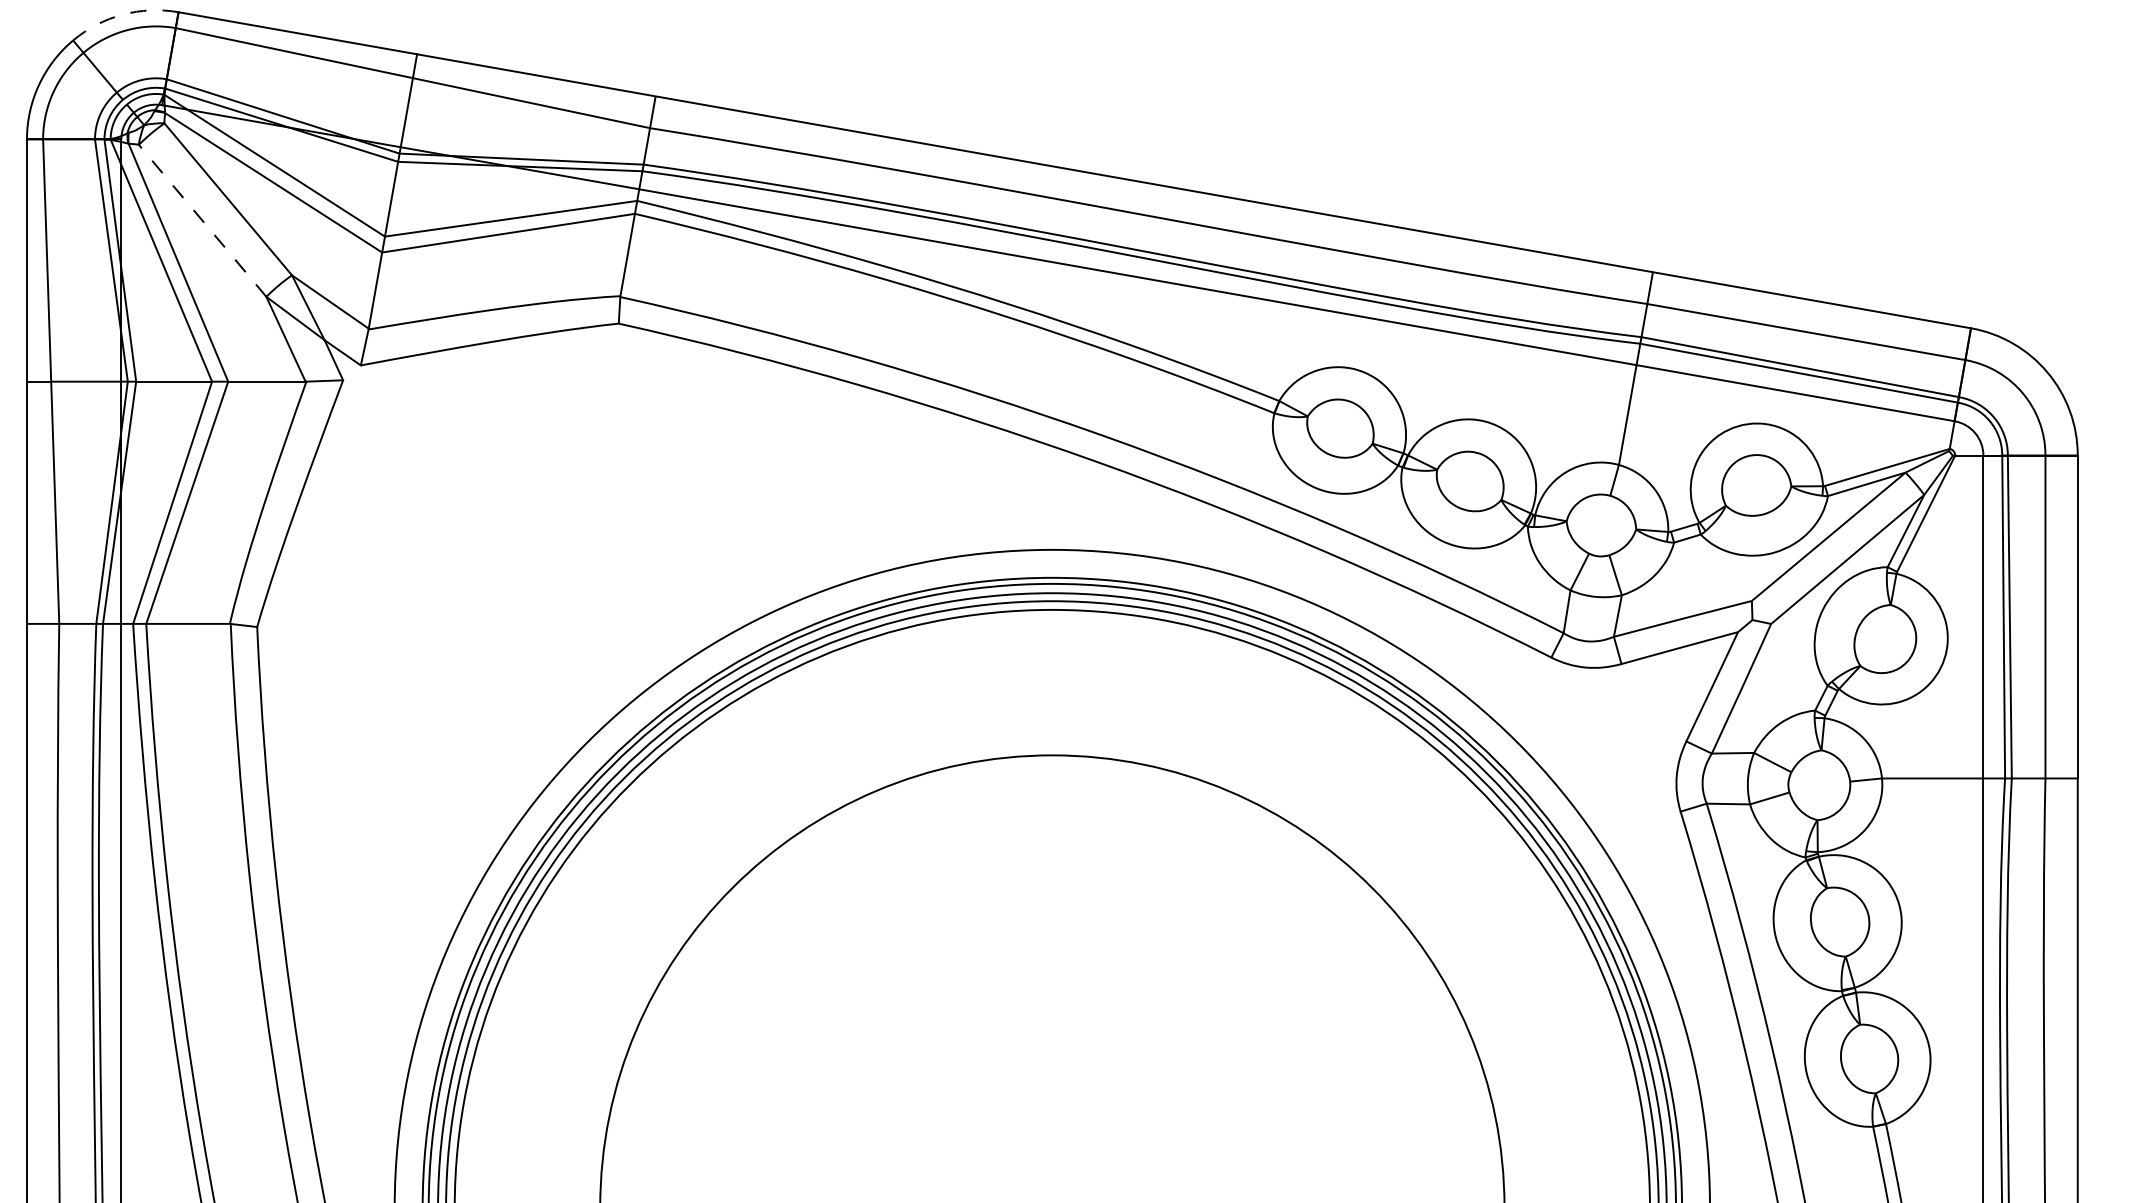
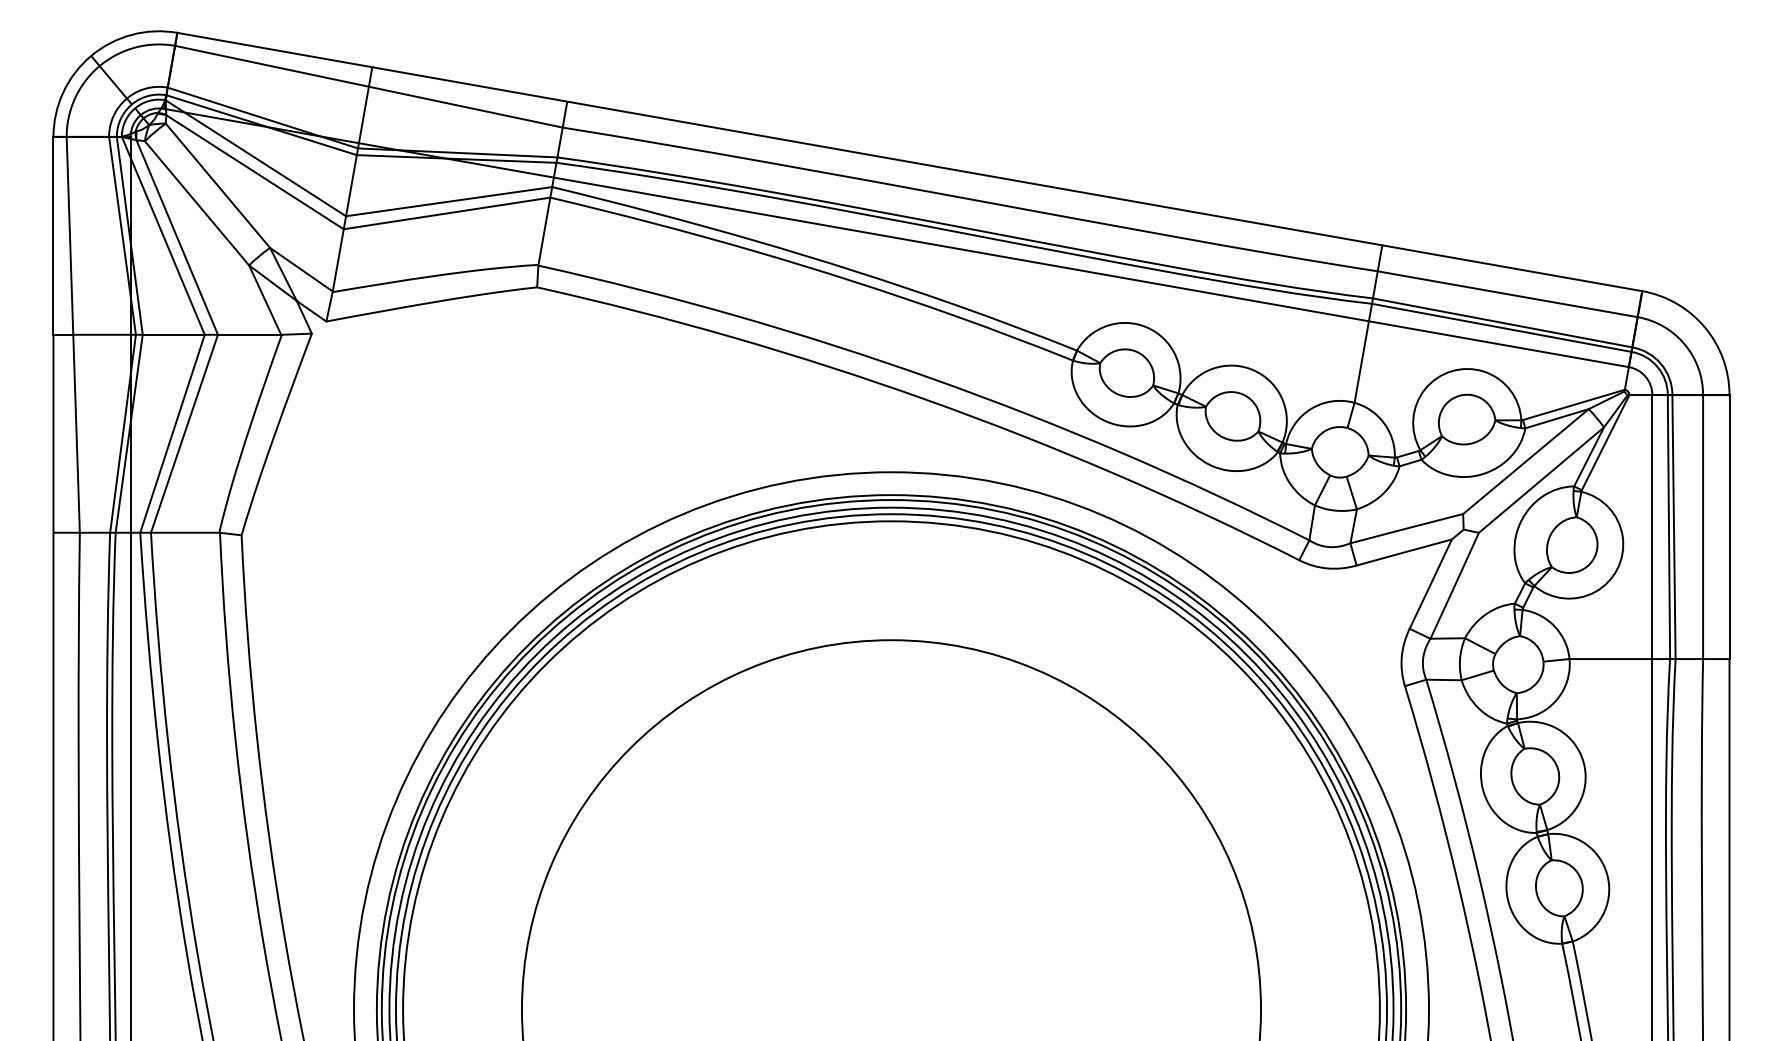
arc: (122, 14) -> (131, 34), dashed -> solid
line: (201, 221) -> (196, 203), dashed -> solid

